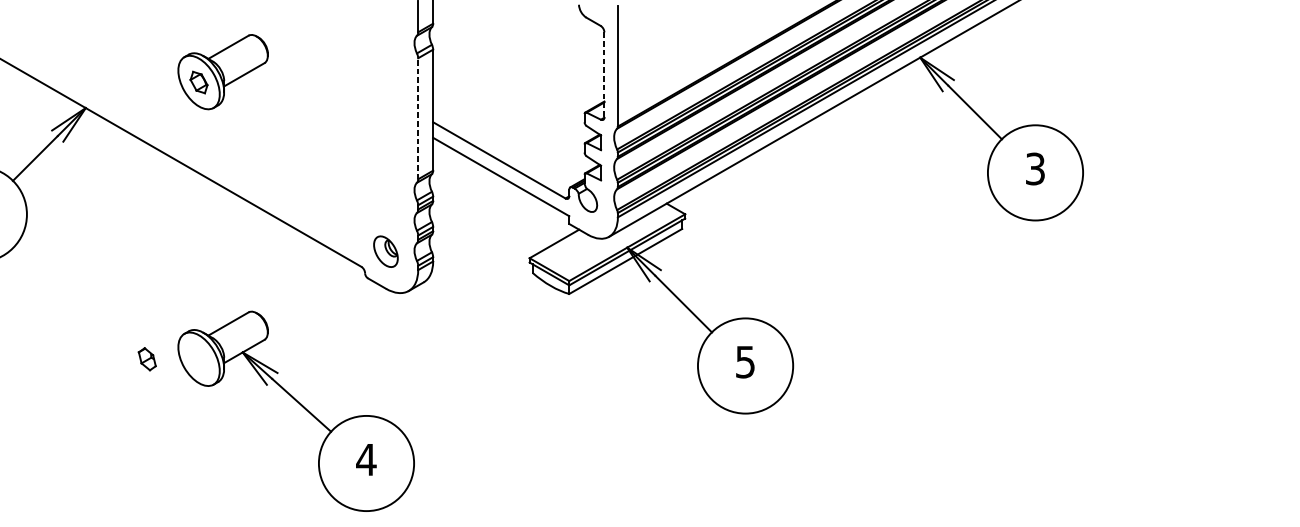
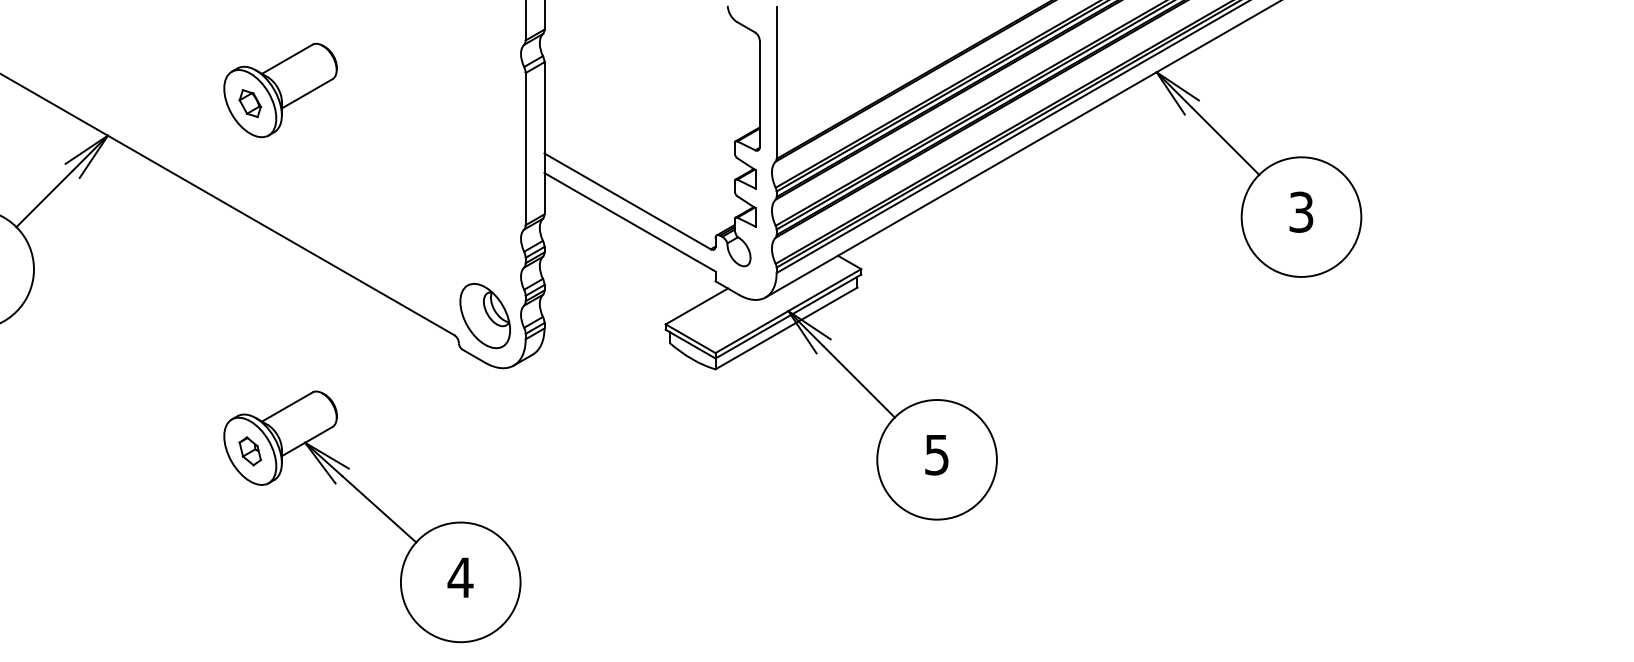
line: (604, 75) -> (759, 94), dashed -> solid
line: (418, 118) -> (525, 148), dashed -> solid
part: (385, 251) -> (484, 316), size x1.67
part: (146, 359) -> (249, 451), moved

